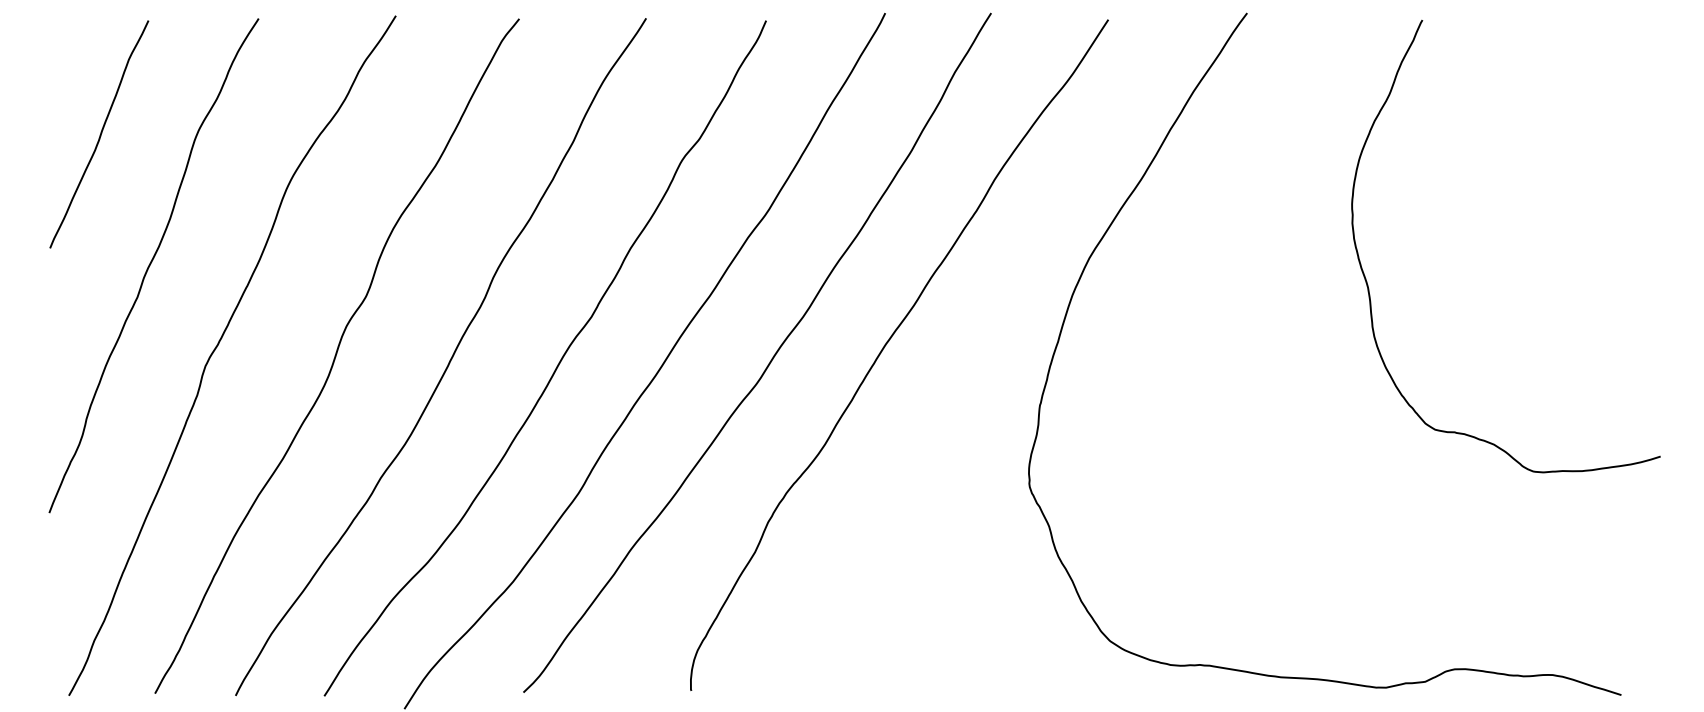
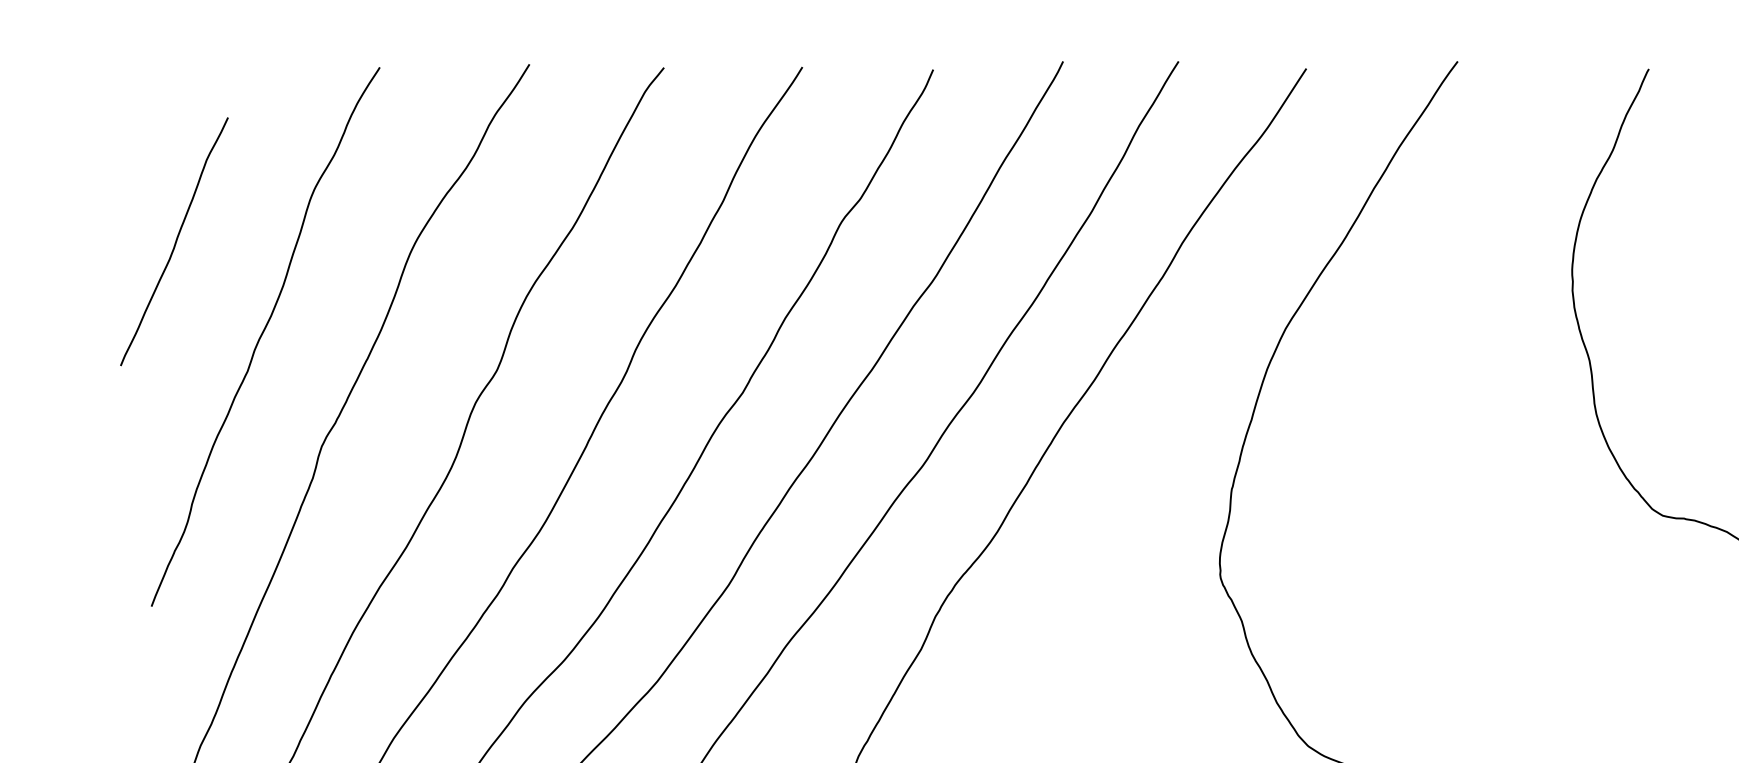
curve: (100, 134) -> (175, 241), moved

